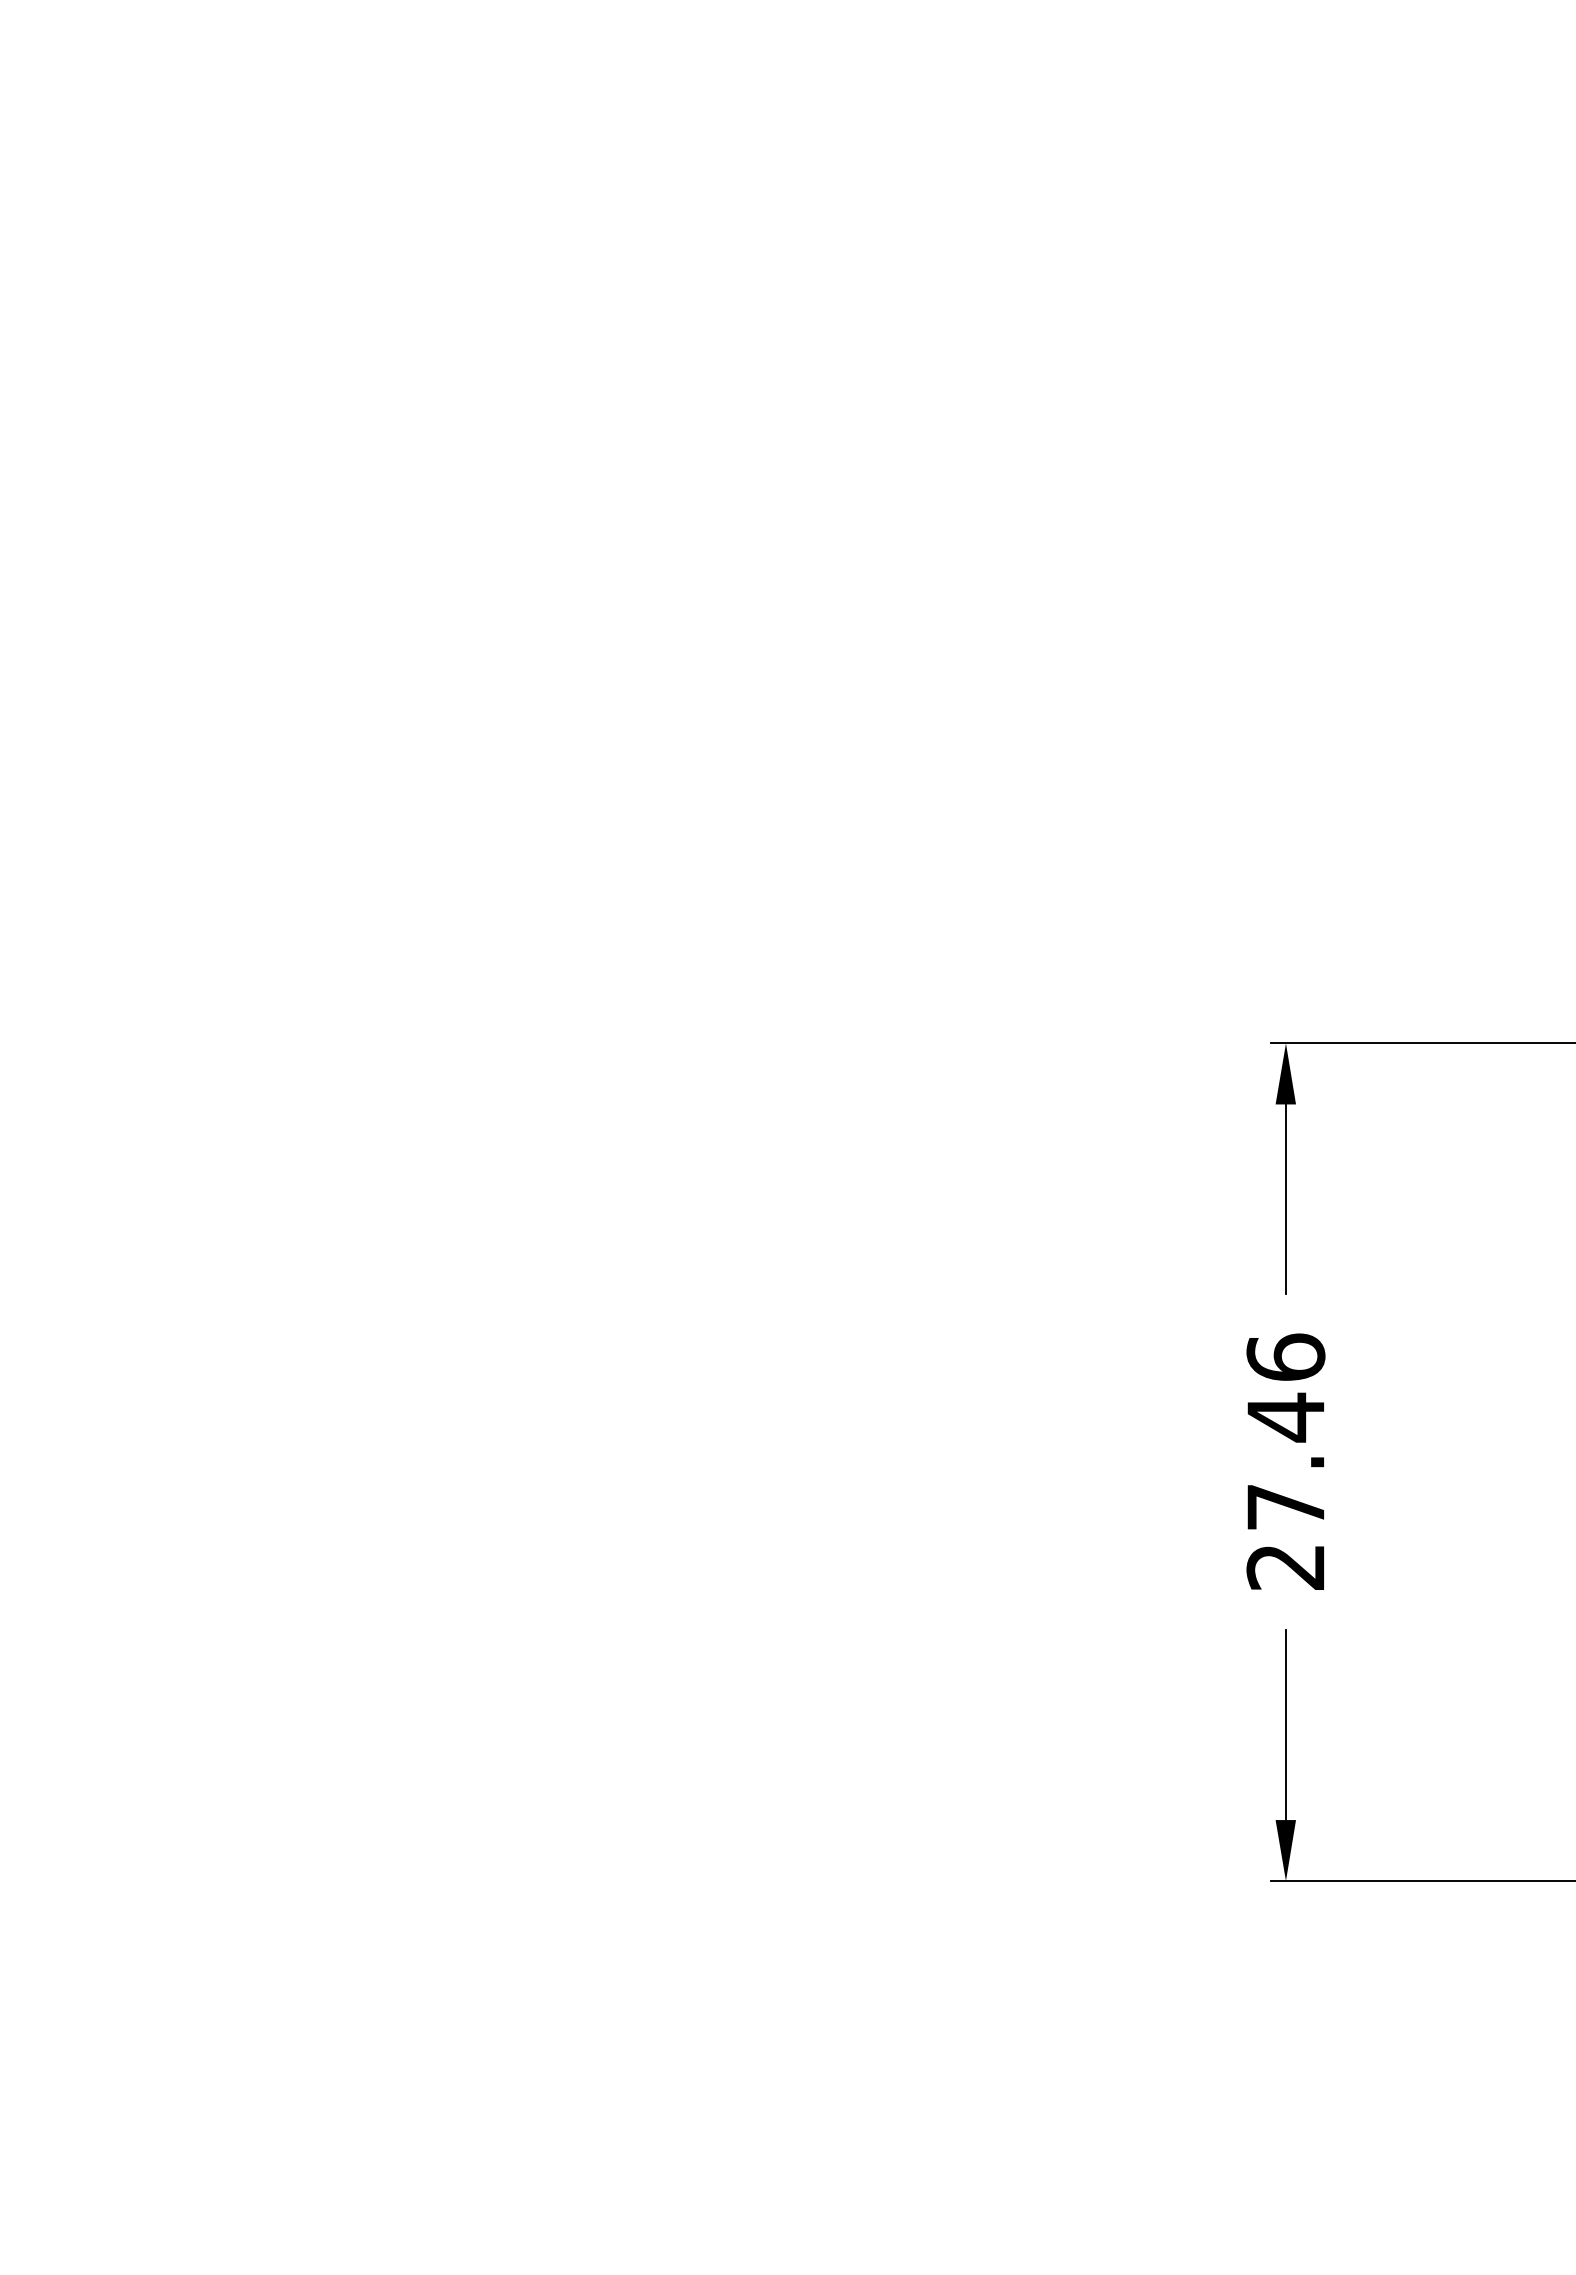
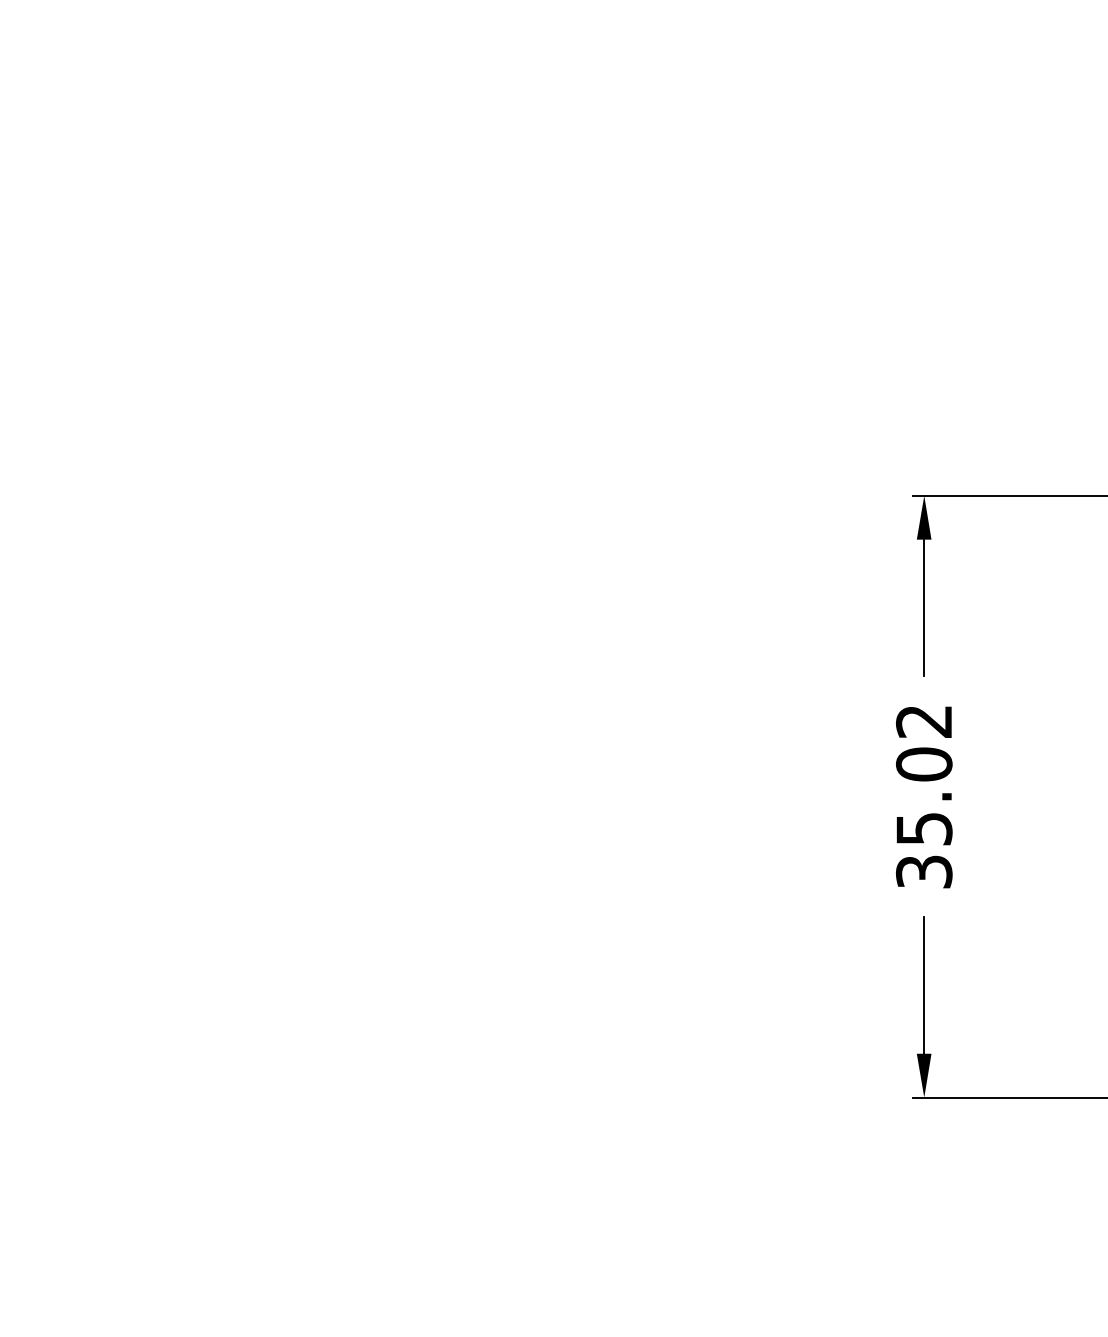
text: (1285, 1461) -> (923, 796), 27.46 -> 35.02

